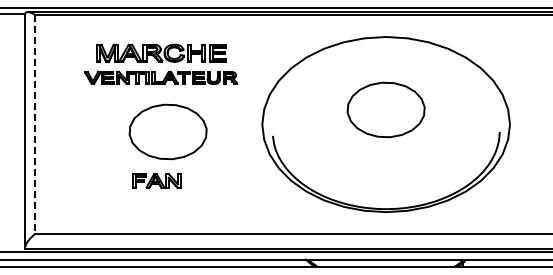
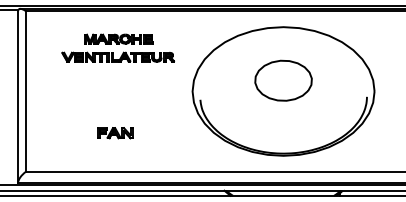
part: (161, 53) -> (118, 39), size x0.71
line: (35, 125) -> (25, 92), dashed -> solid
part: (167, 131) -> (122, 96), removed

